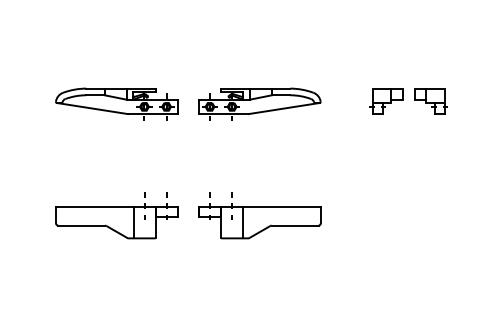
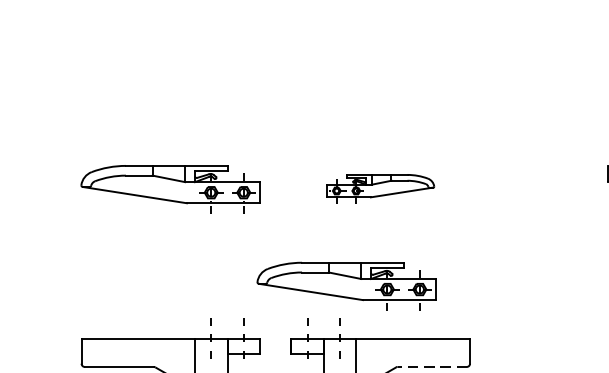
part: (386, 101) -> (566, 184), removed
part: (259, 103) -> (380, 187), size x0.6
part: (236, 169) -> (346, 284), added
line: (294, 225) -> (431, 366), solid -> dashed

